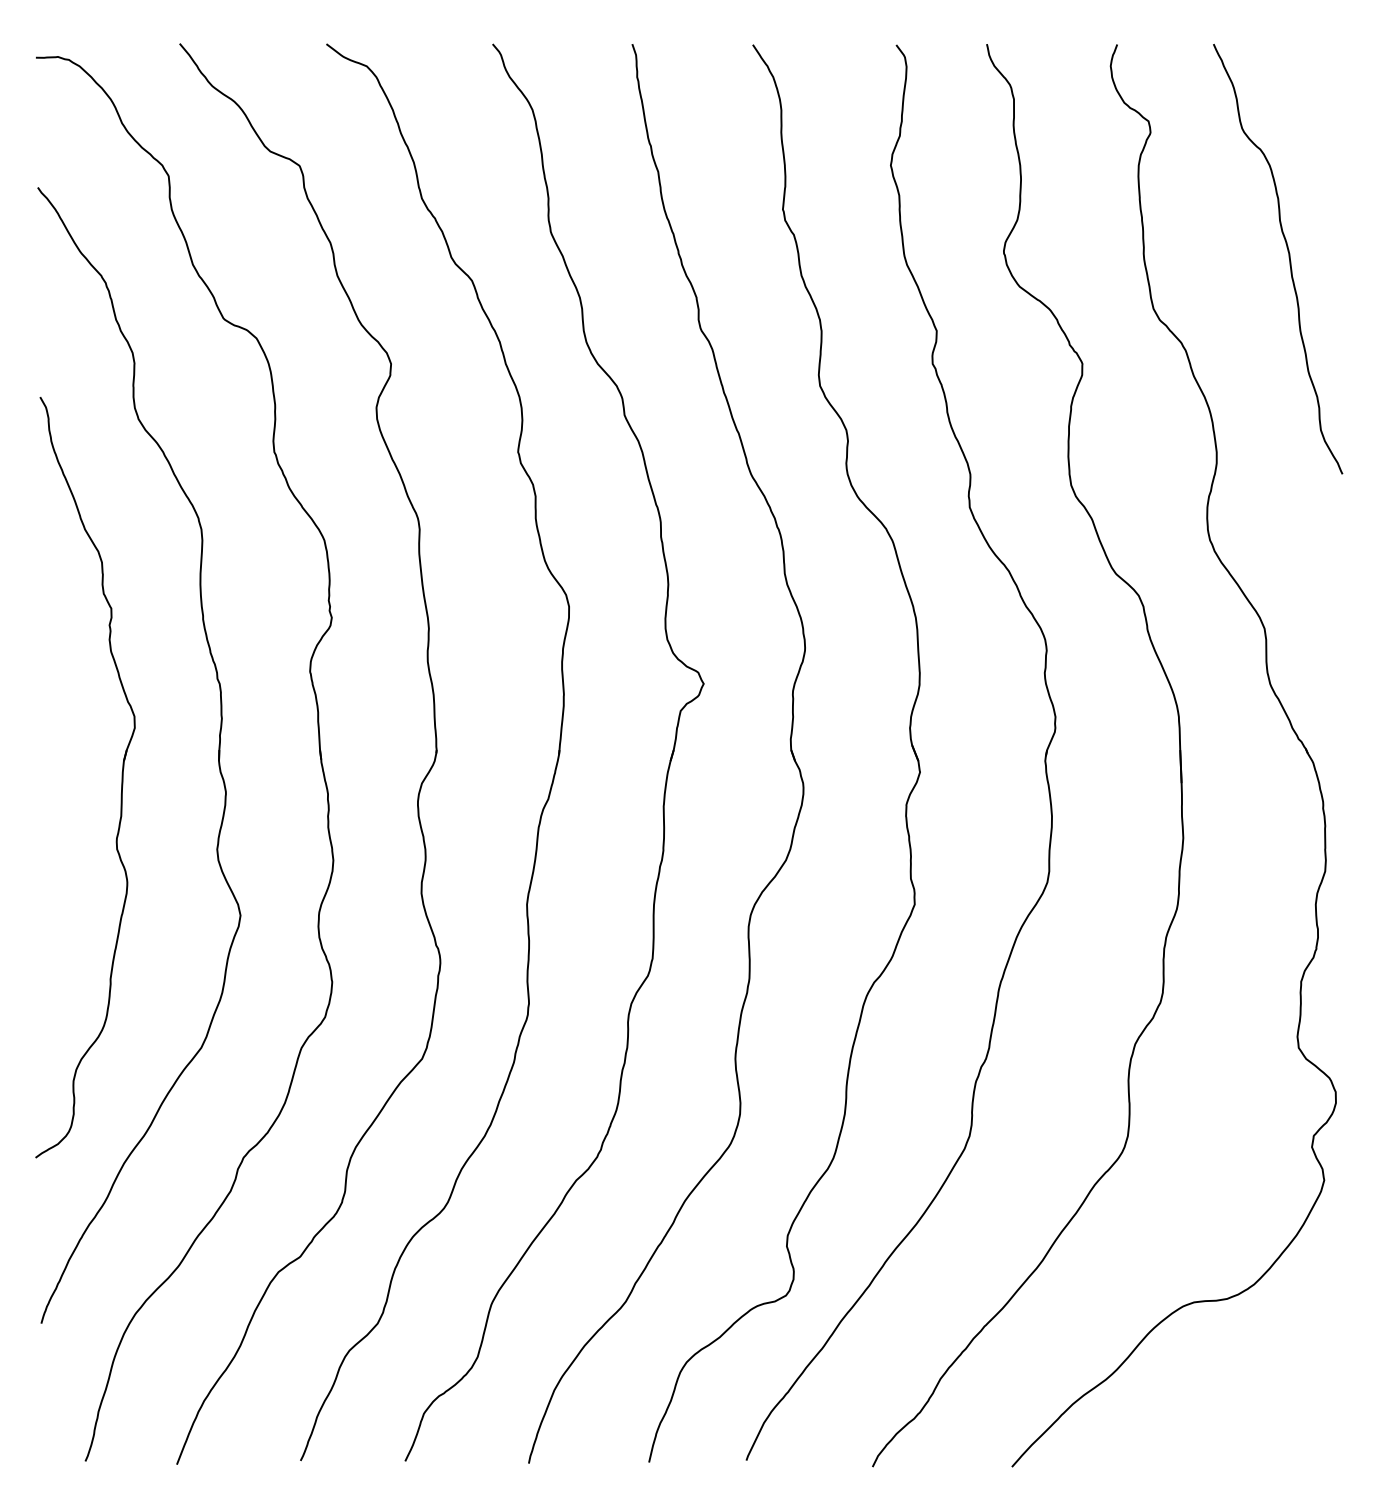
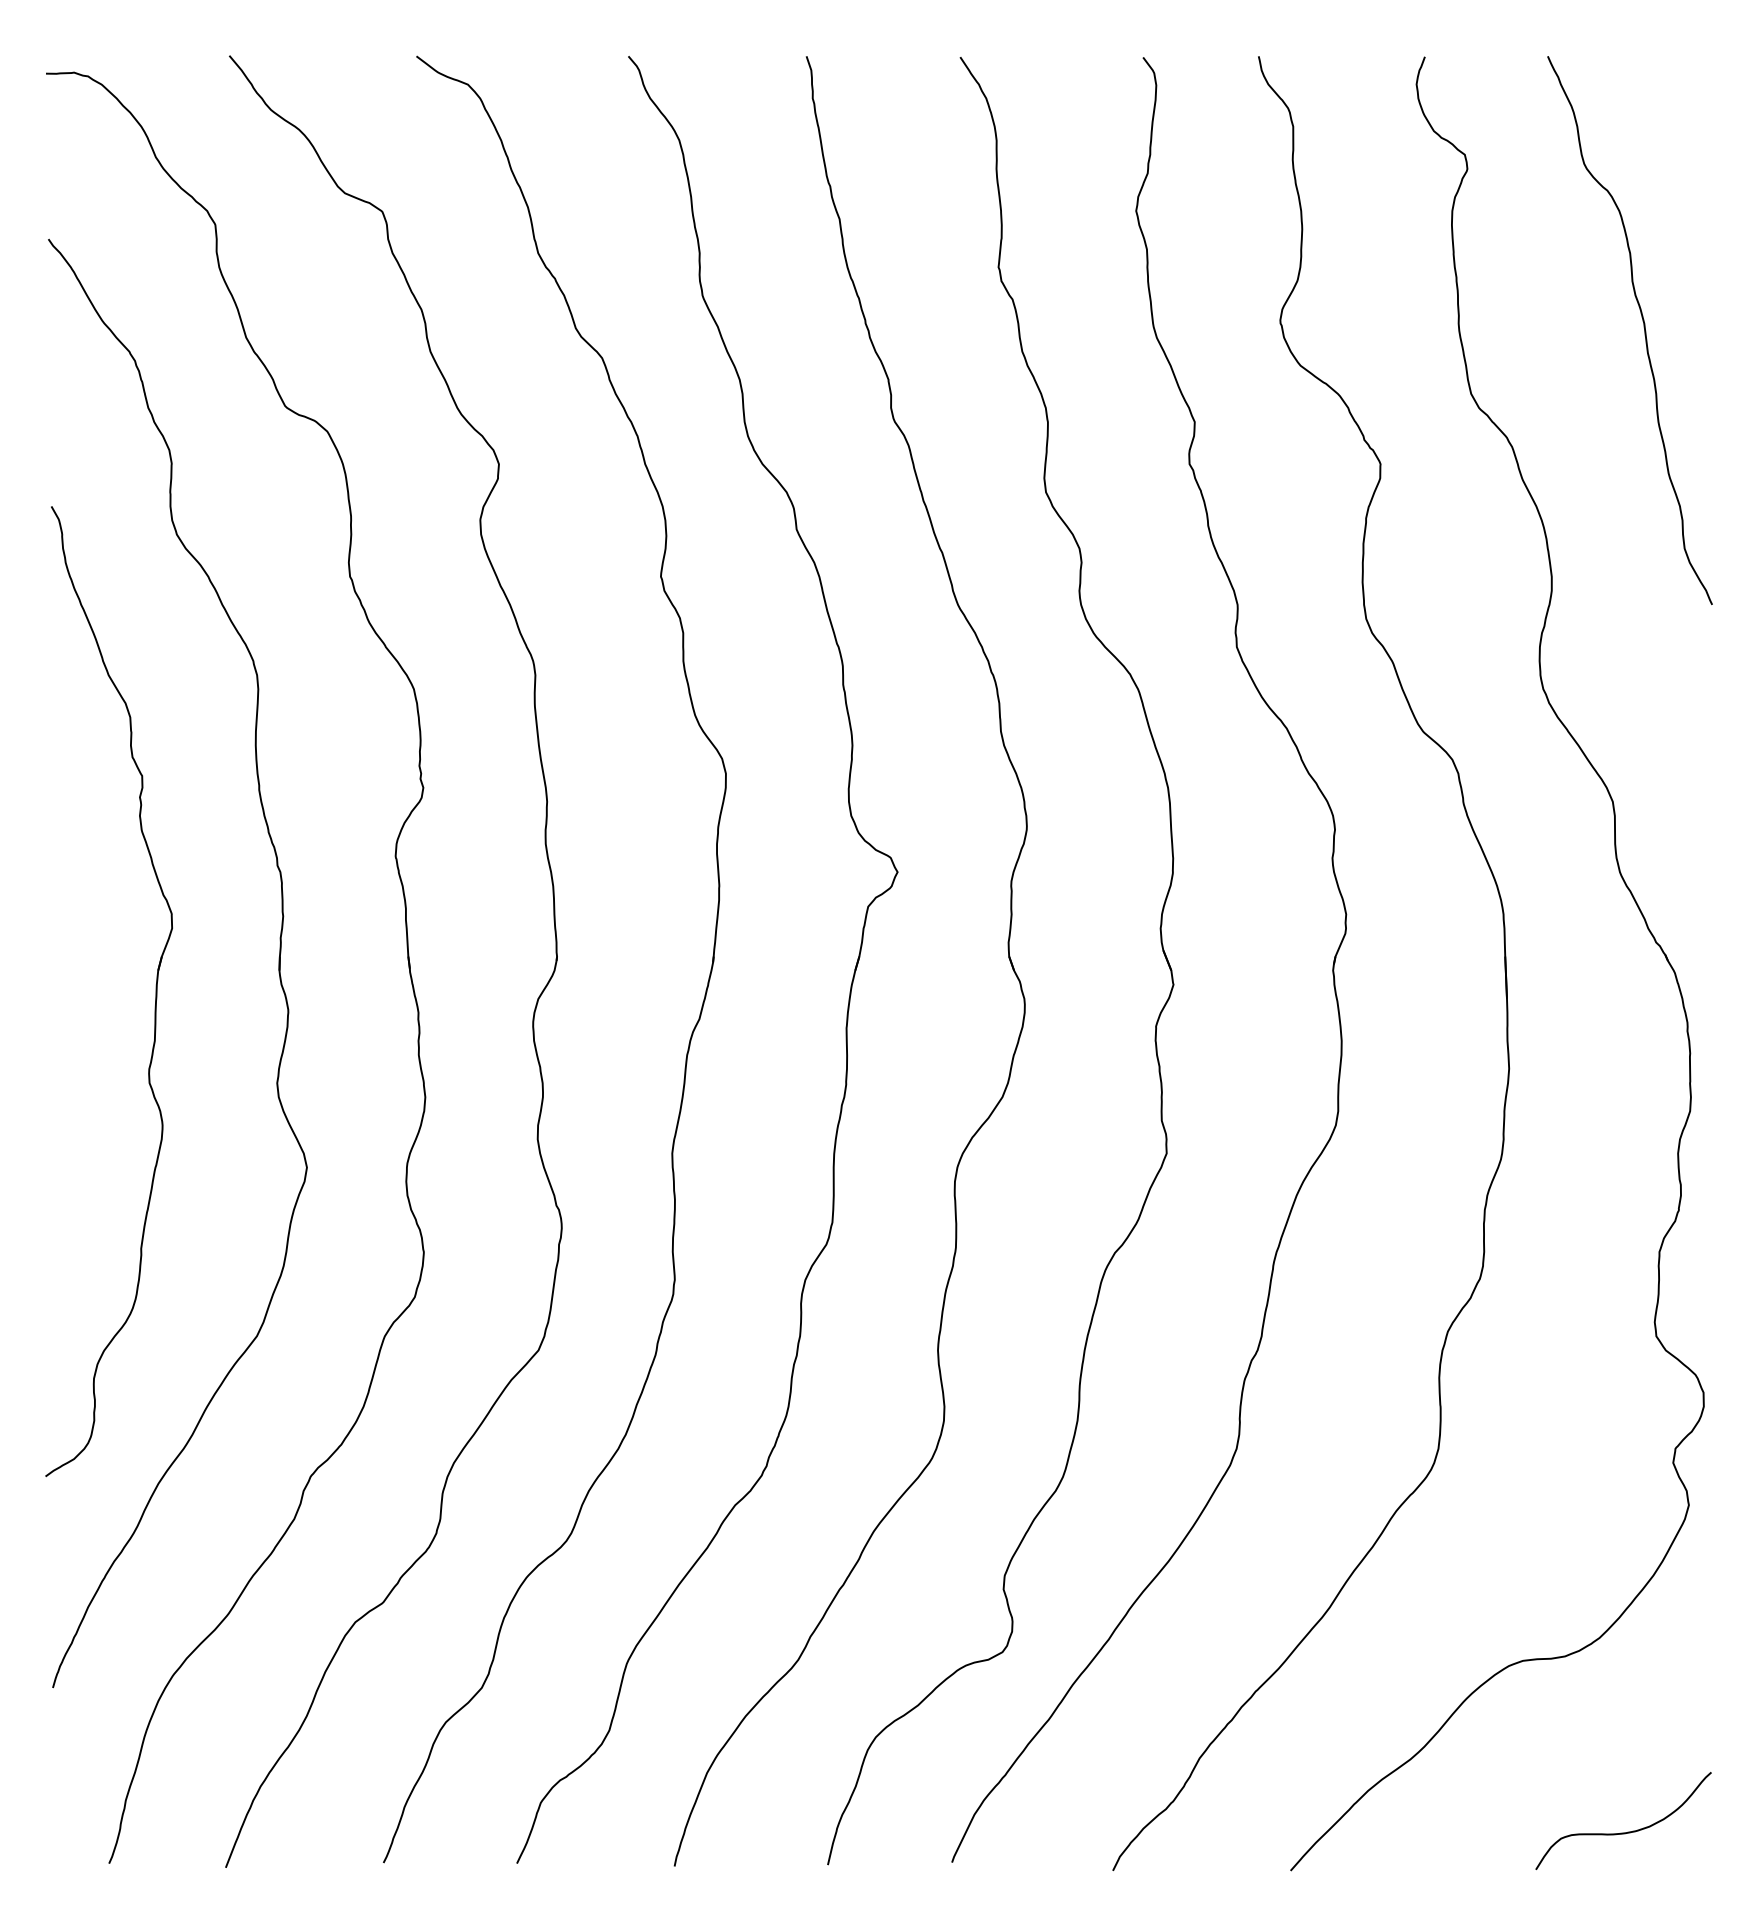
curve: (1272, 1436) -> (1622, 1831), added

